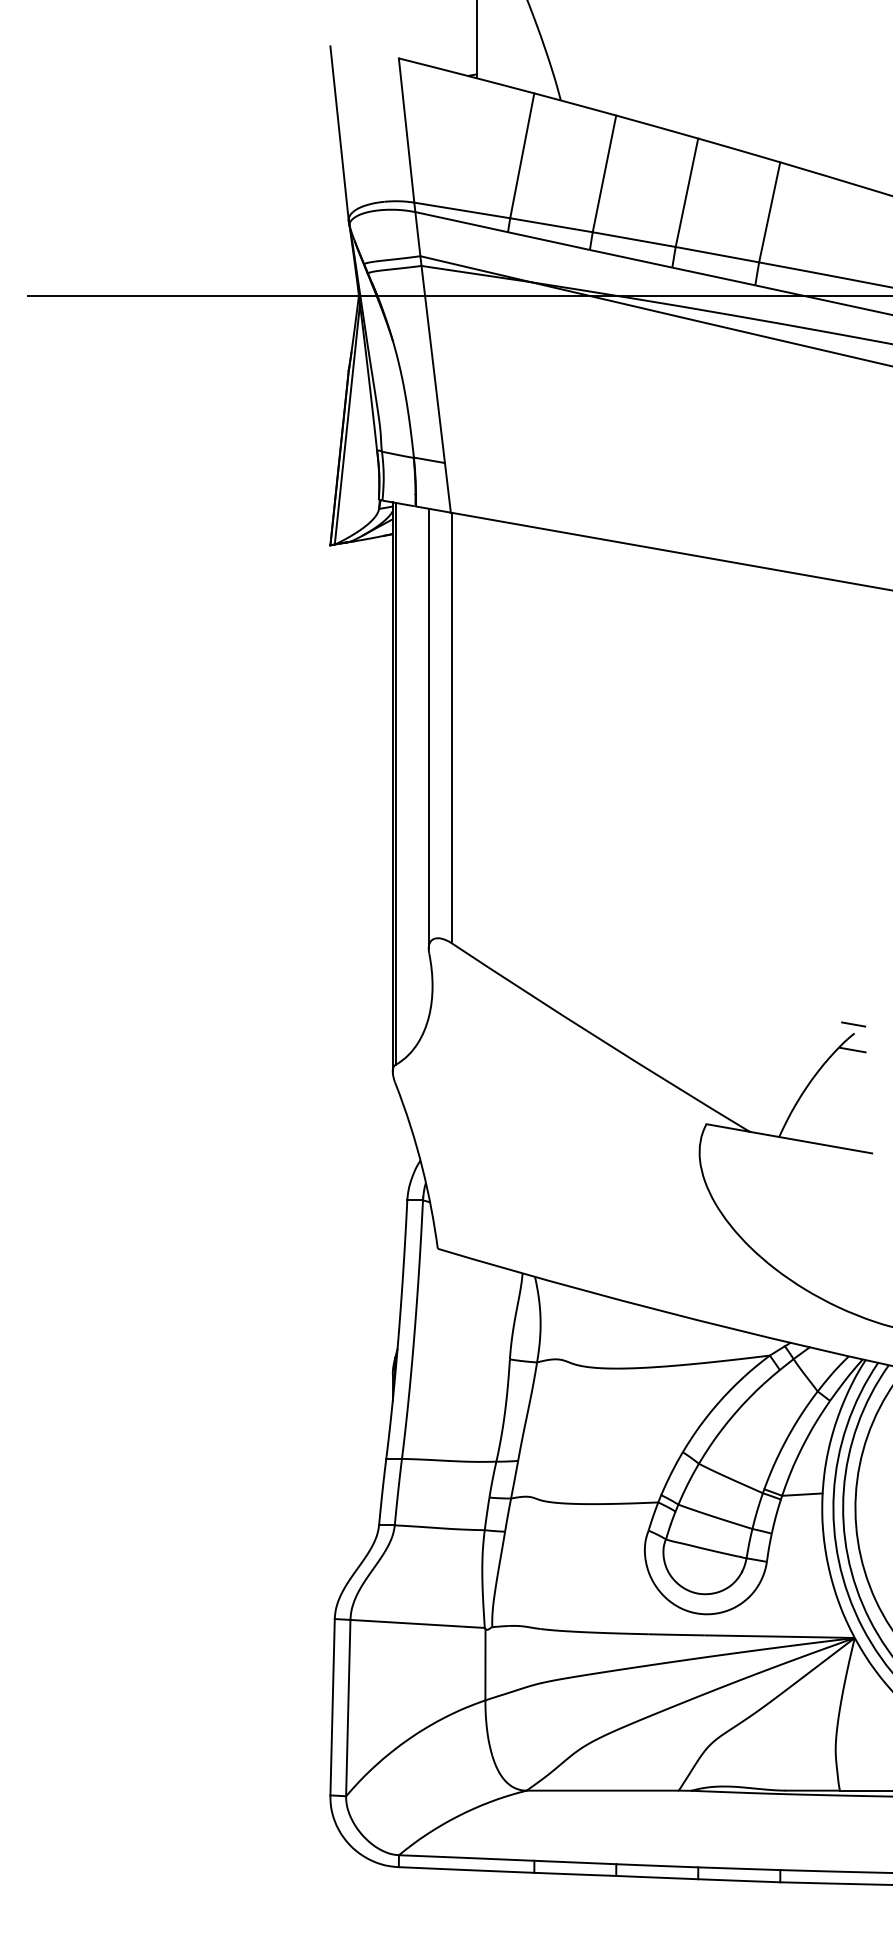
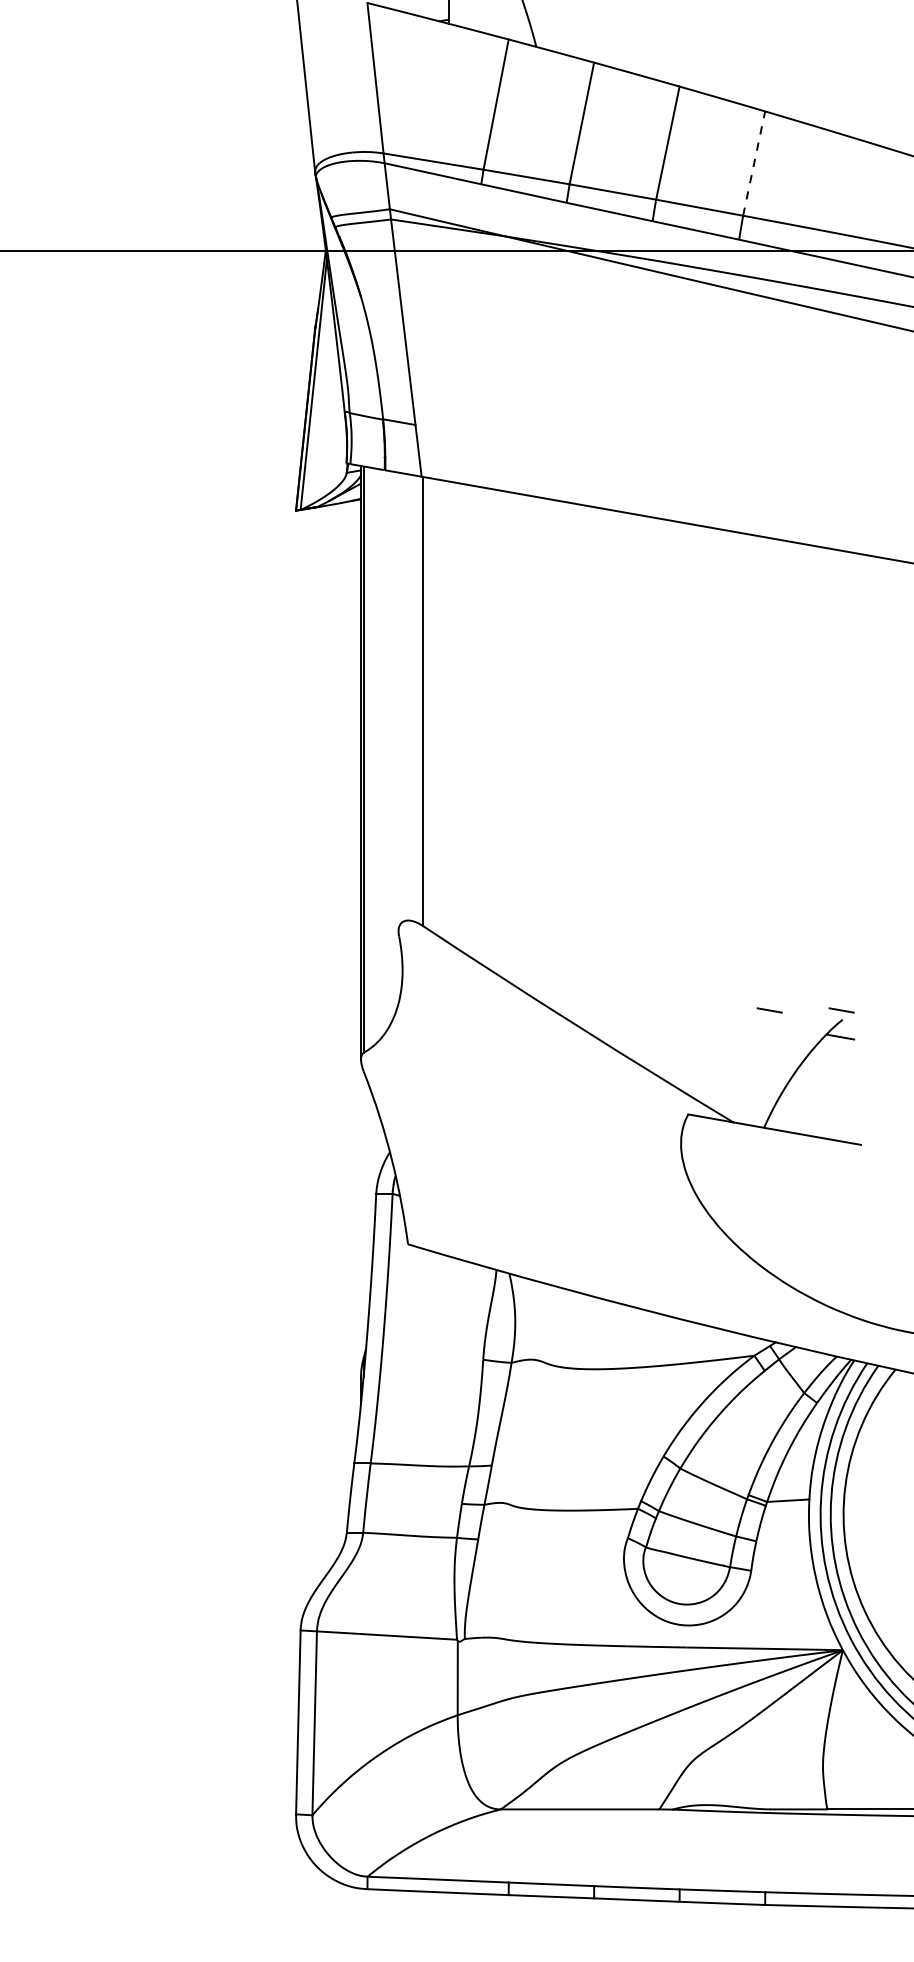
line: (769, 211) -> (753, 162), solid -> dashed
line: (428, 728) -> (398, 701), removed
line: (784, 1024) -> (769, 1010), added

